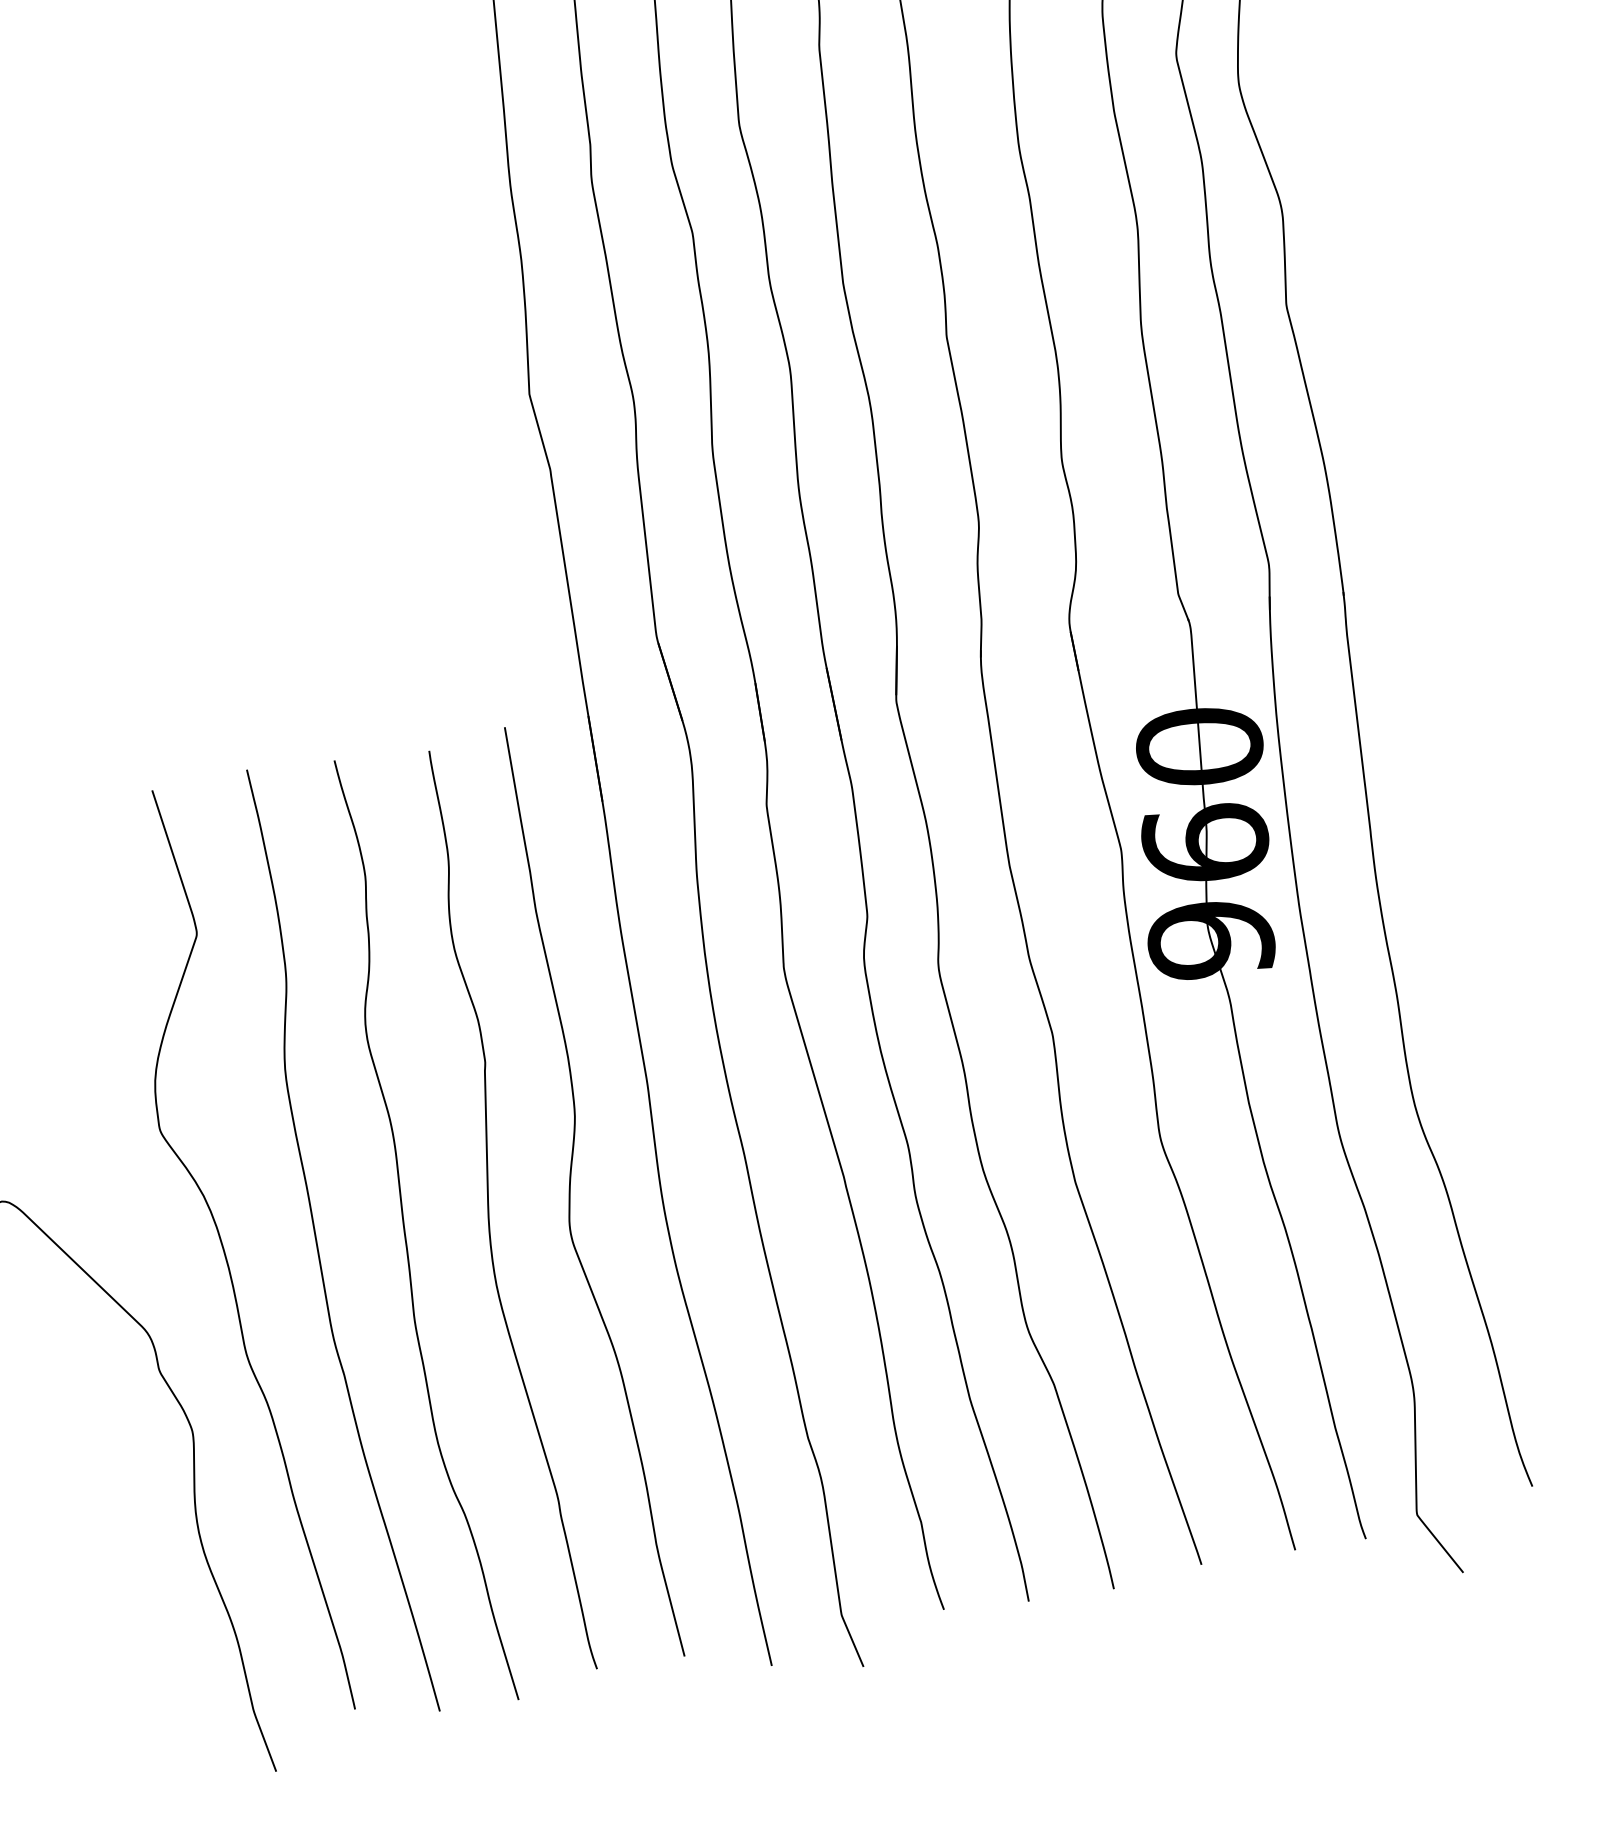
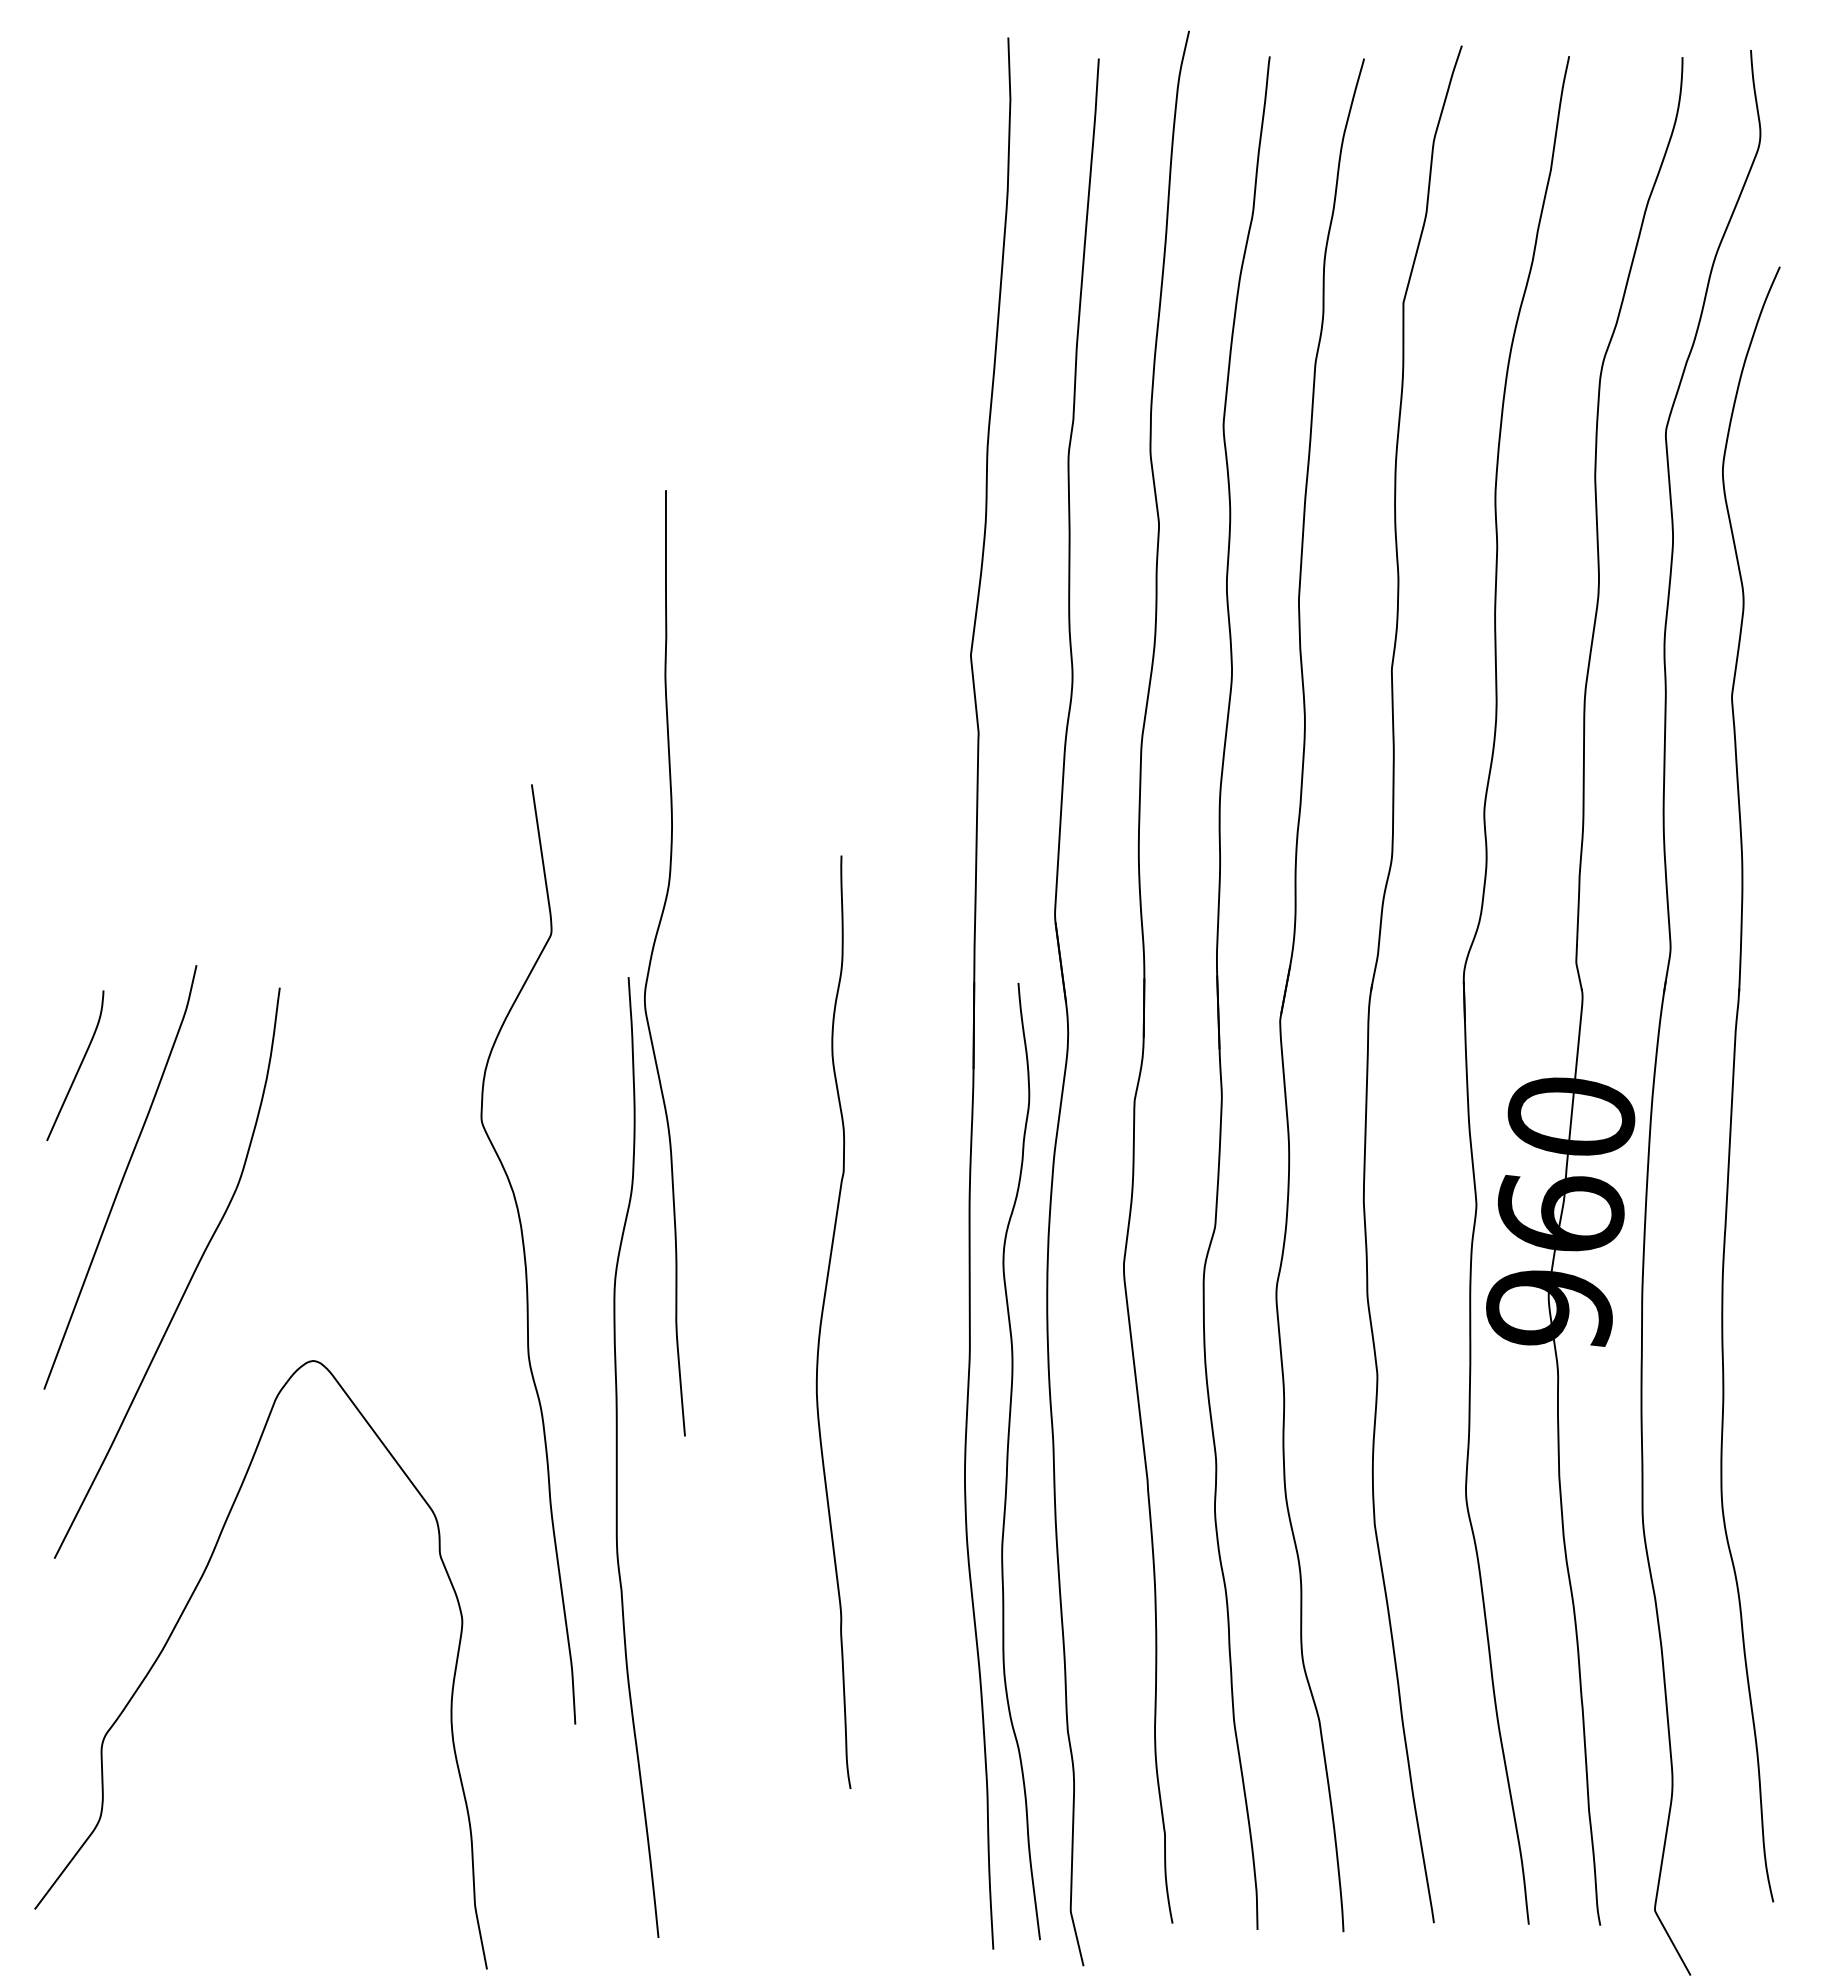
curve: (570, 1195) -> (651, 962), moved
curve: (489, 1212) -> (822, 1320), moved
curve: (406, 1233) -> (1008, 1461), moved
curve: (226, 1254) -> (525, 1254), moved

